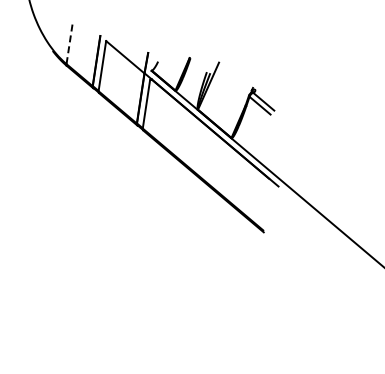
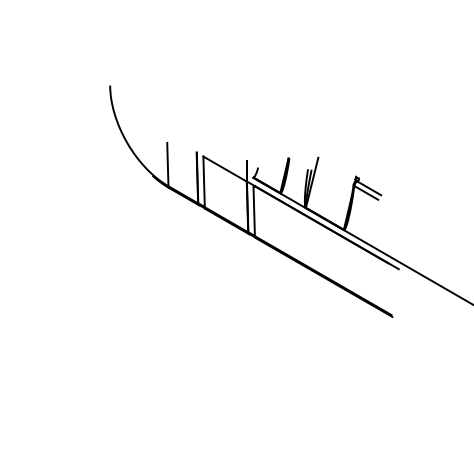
line: (69, 42) -> (167, 164), dashed -> solid

